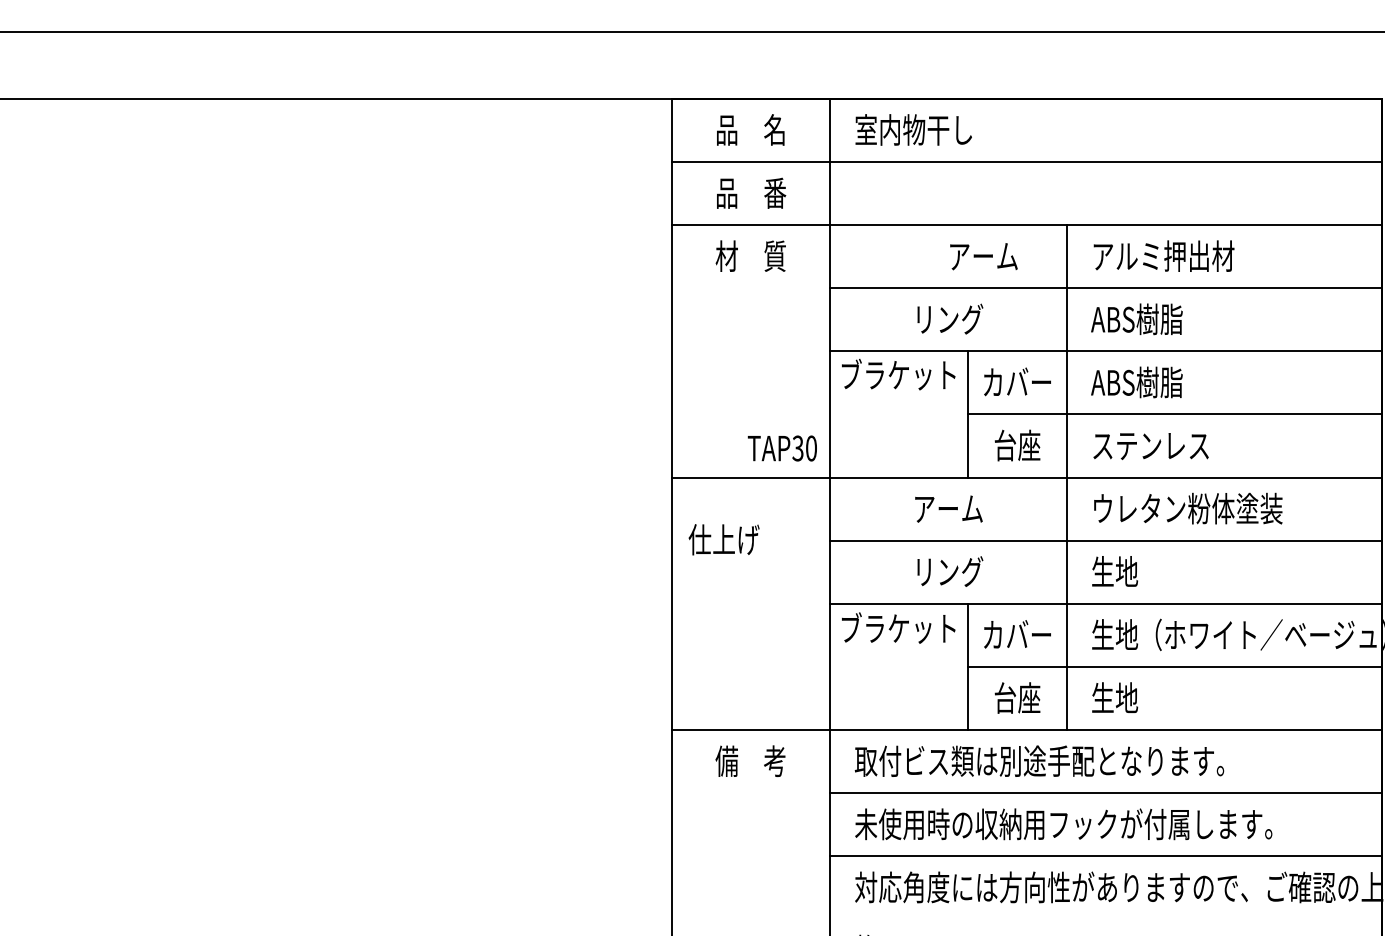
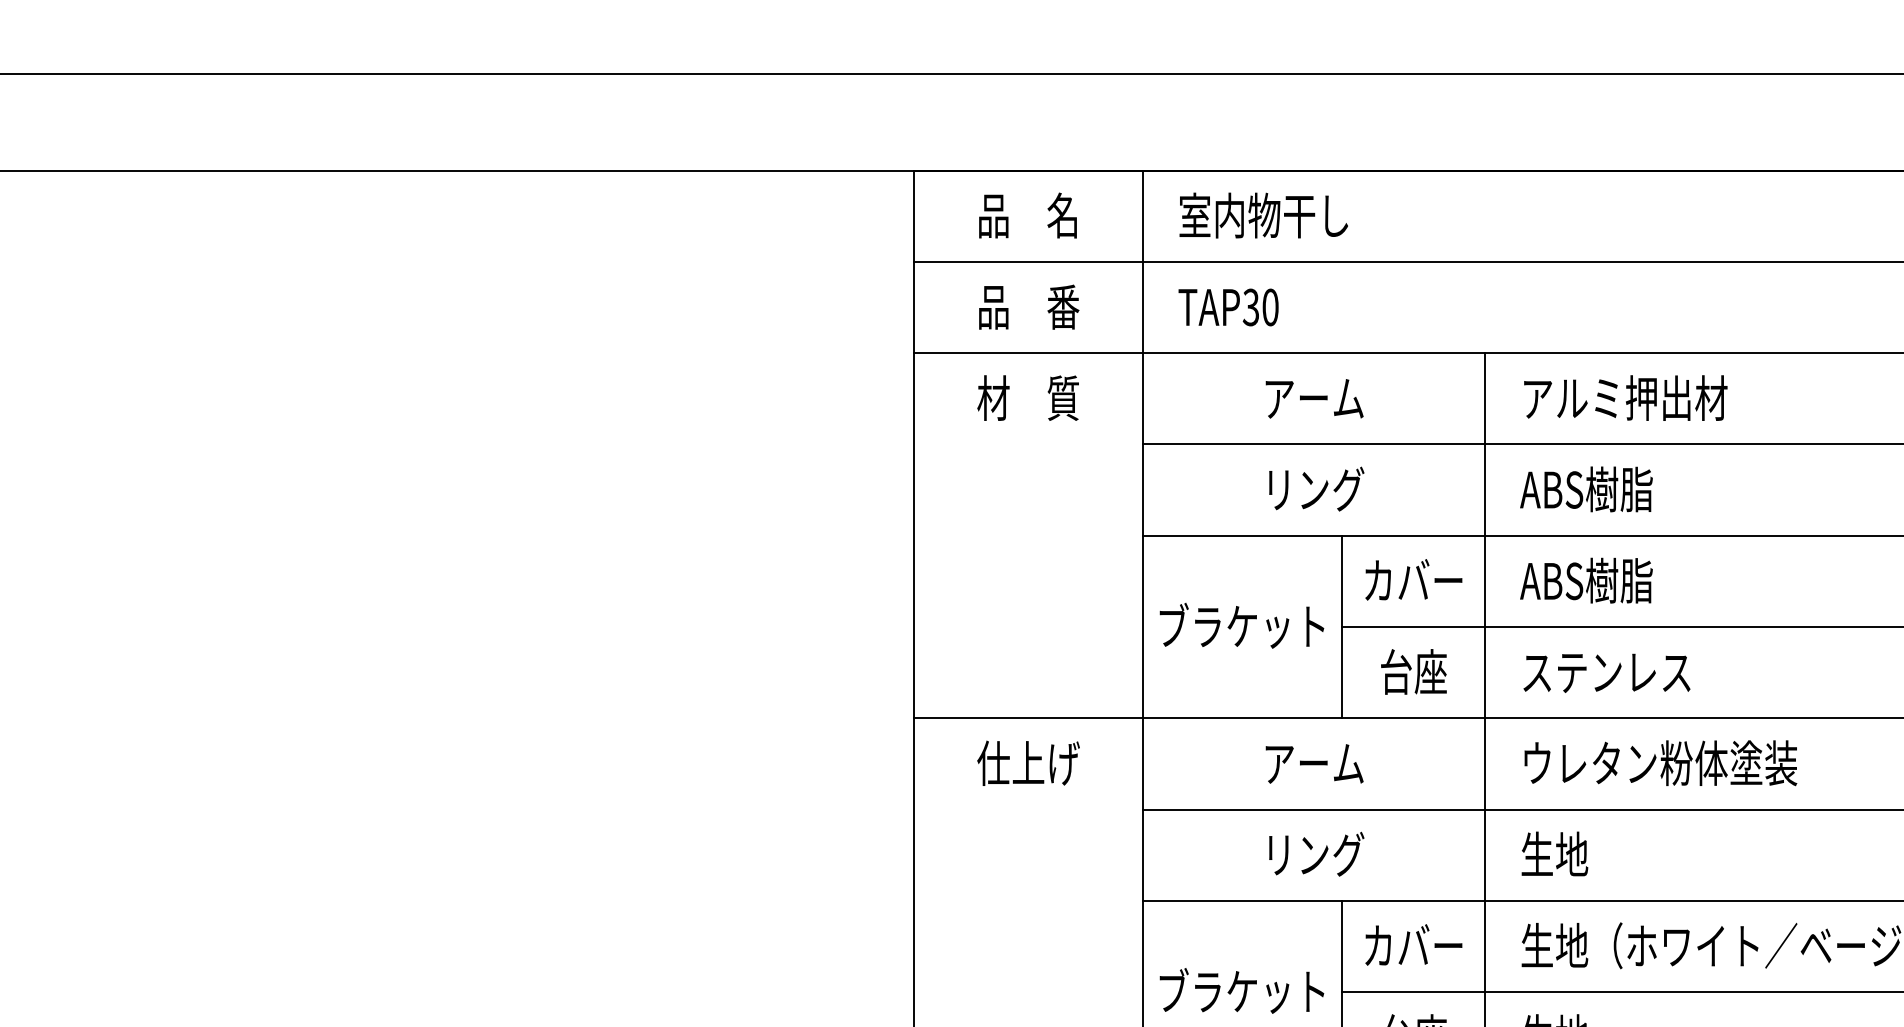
text: (983, 256) -> (1314, 398), moved
text: (898, 374) -> (1241, 625), moved
text: (781, 448) -> (1227, 307), moved
text: (723, 539) -> (1027, 762), moved
text: (898, 627) -> (1241, 990), moved

